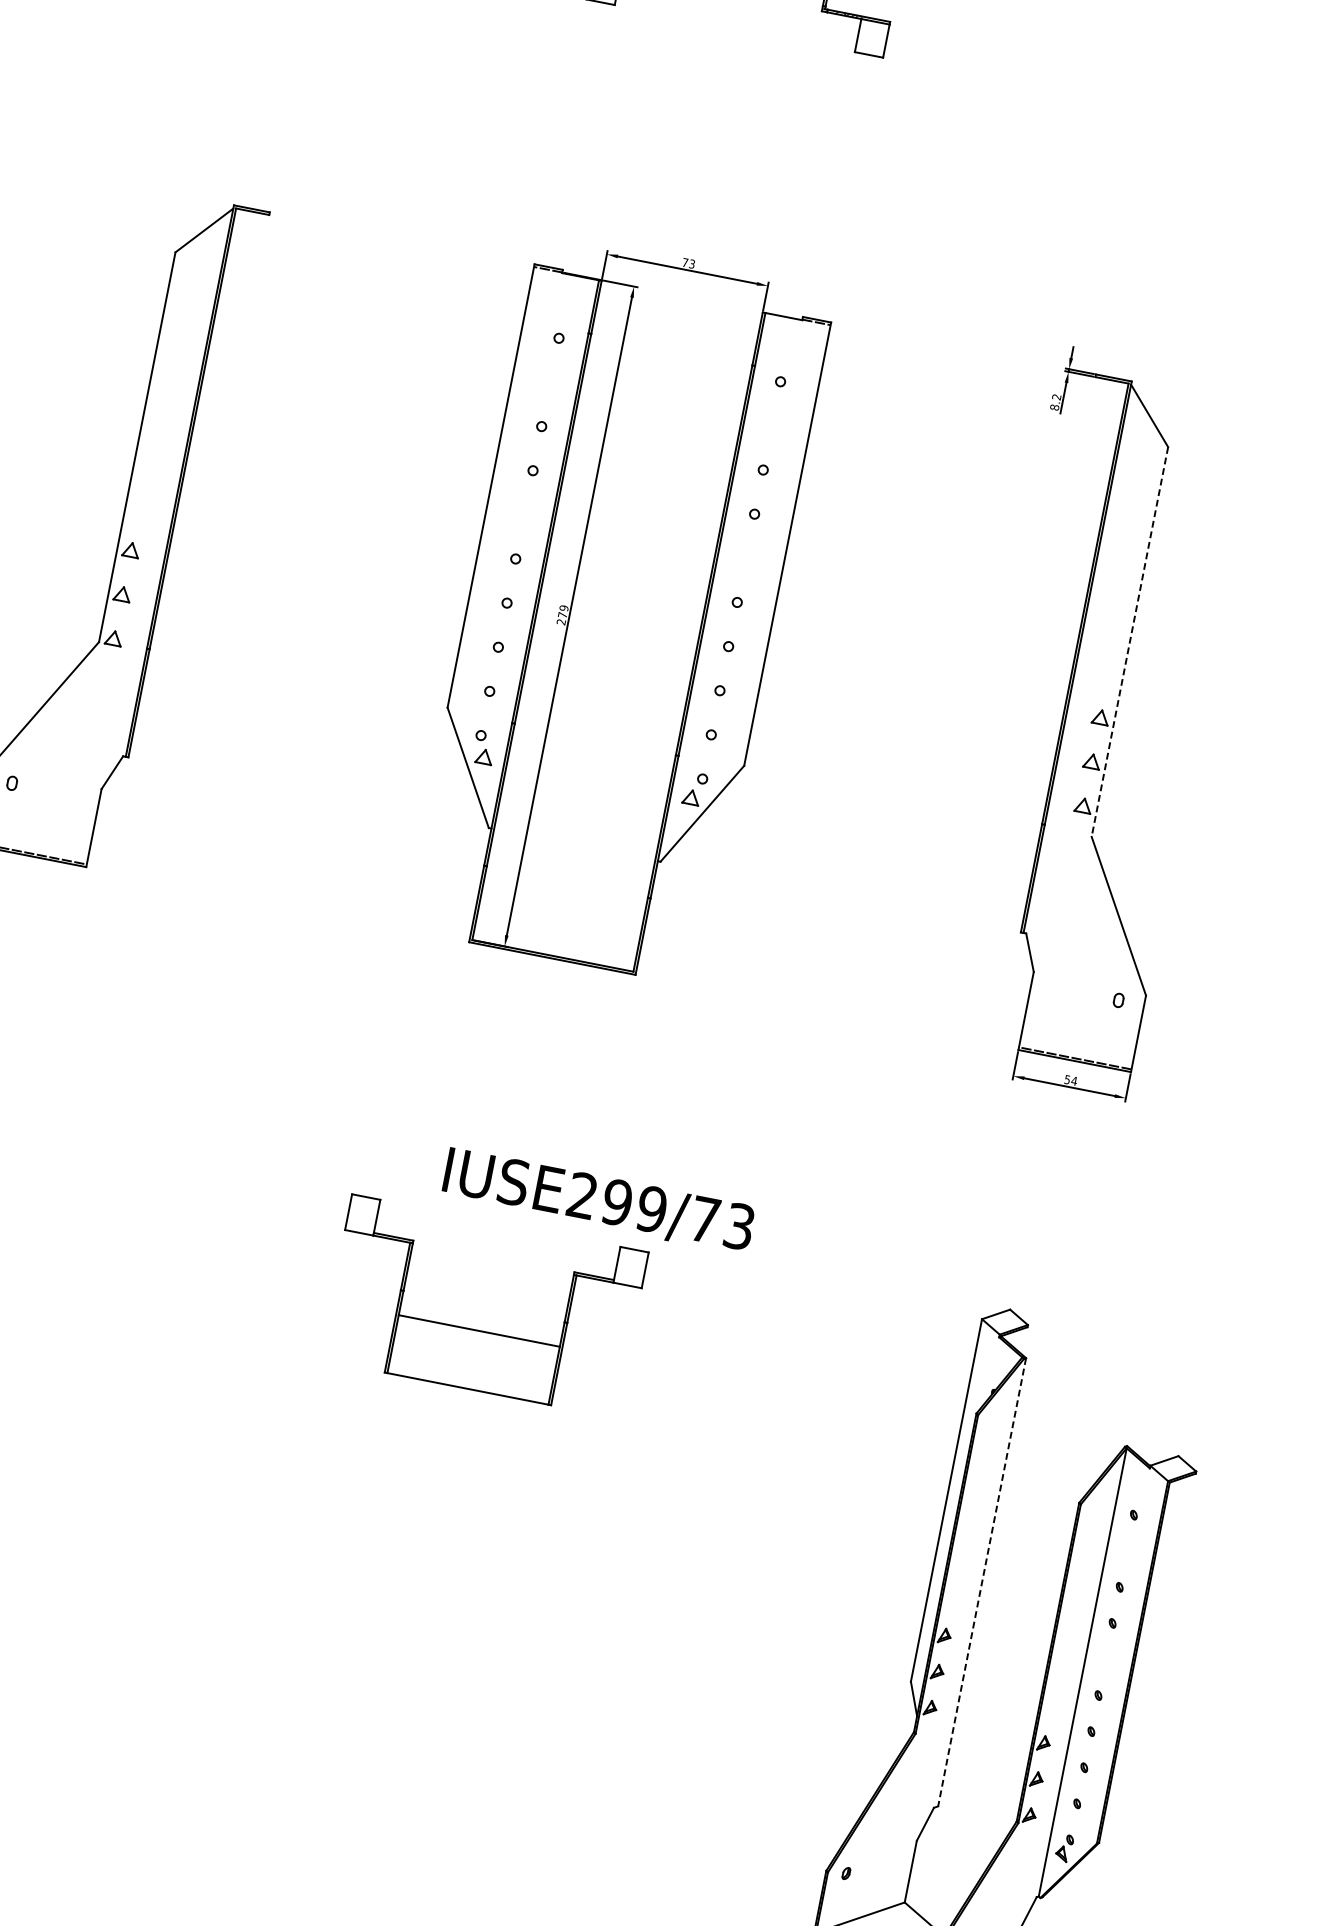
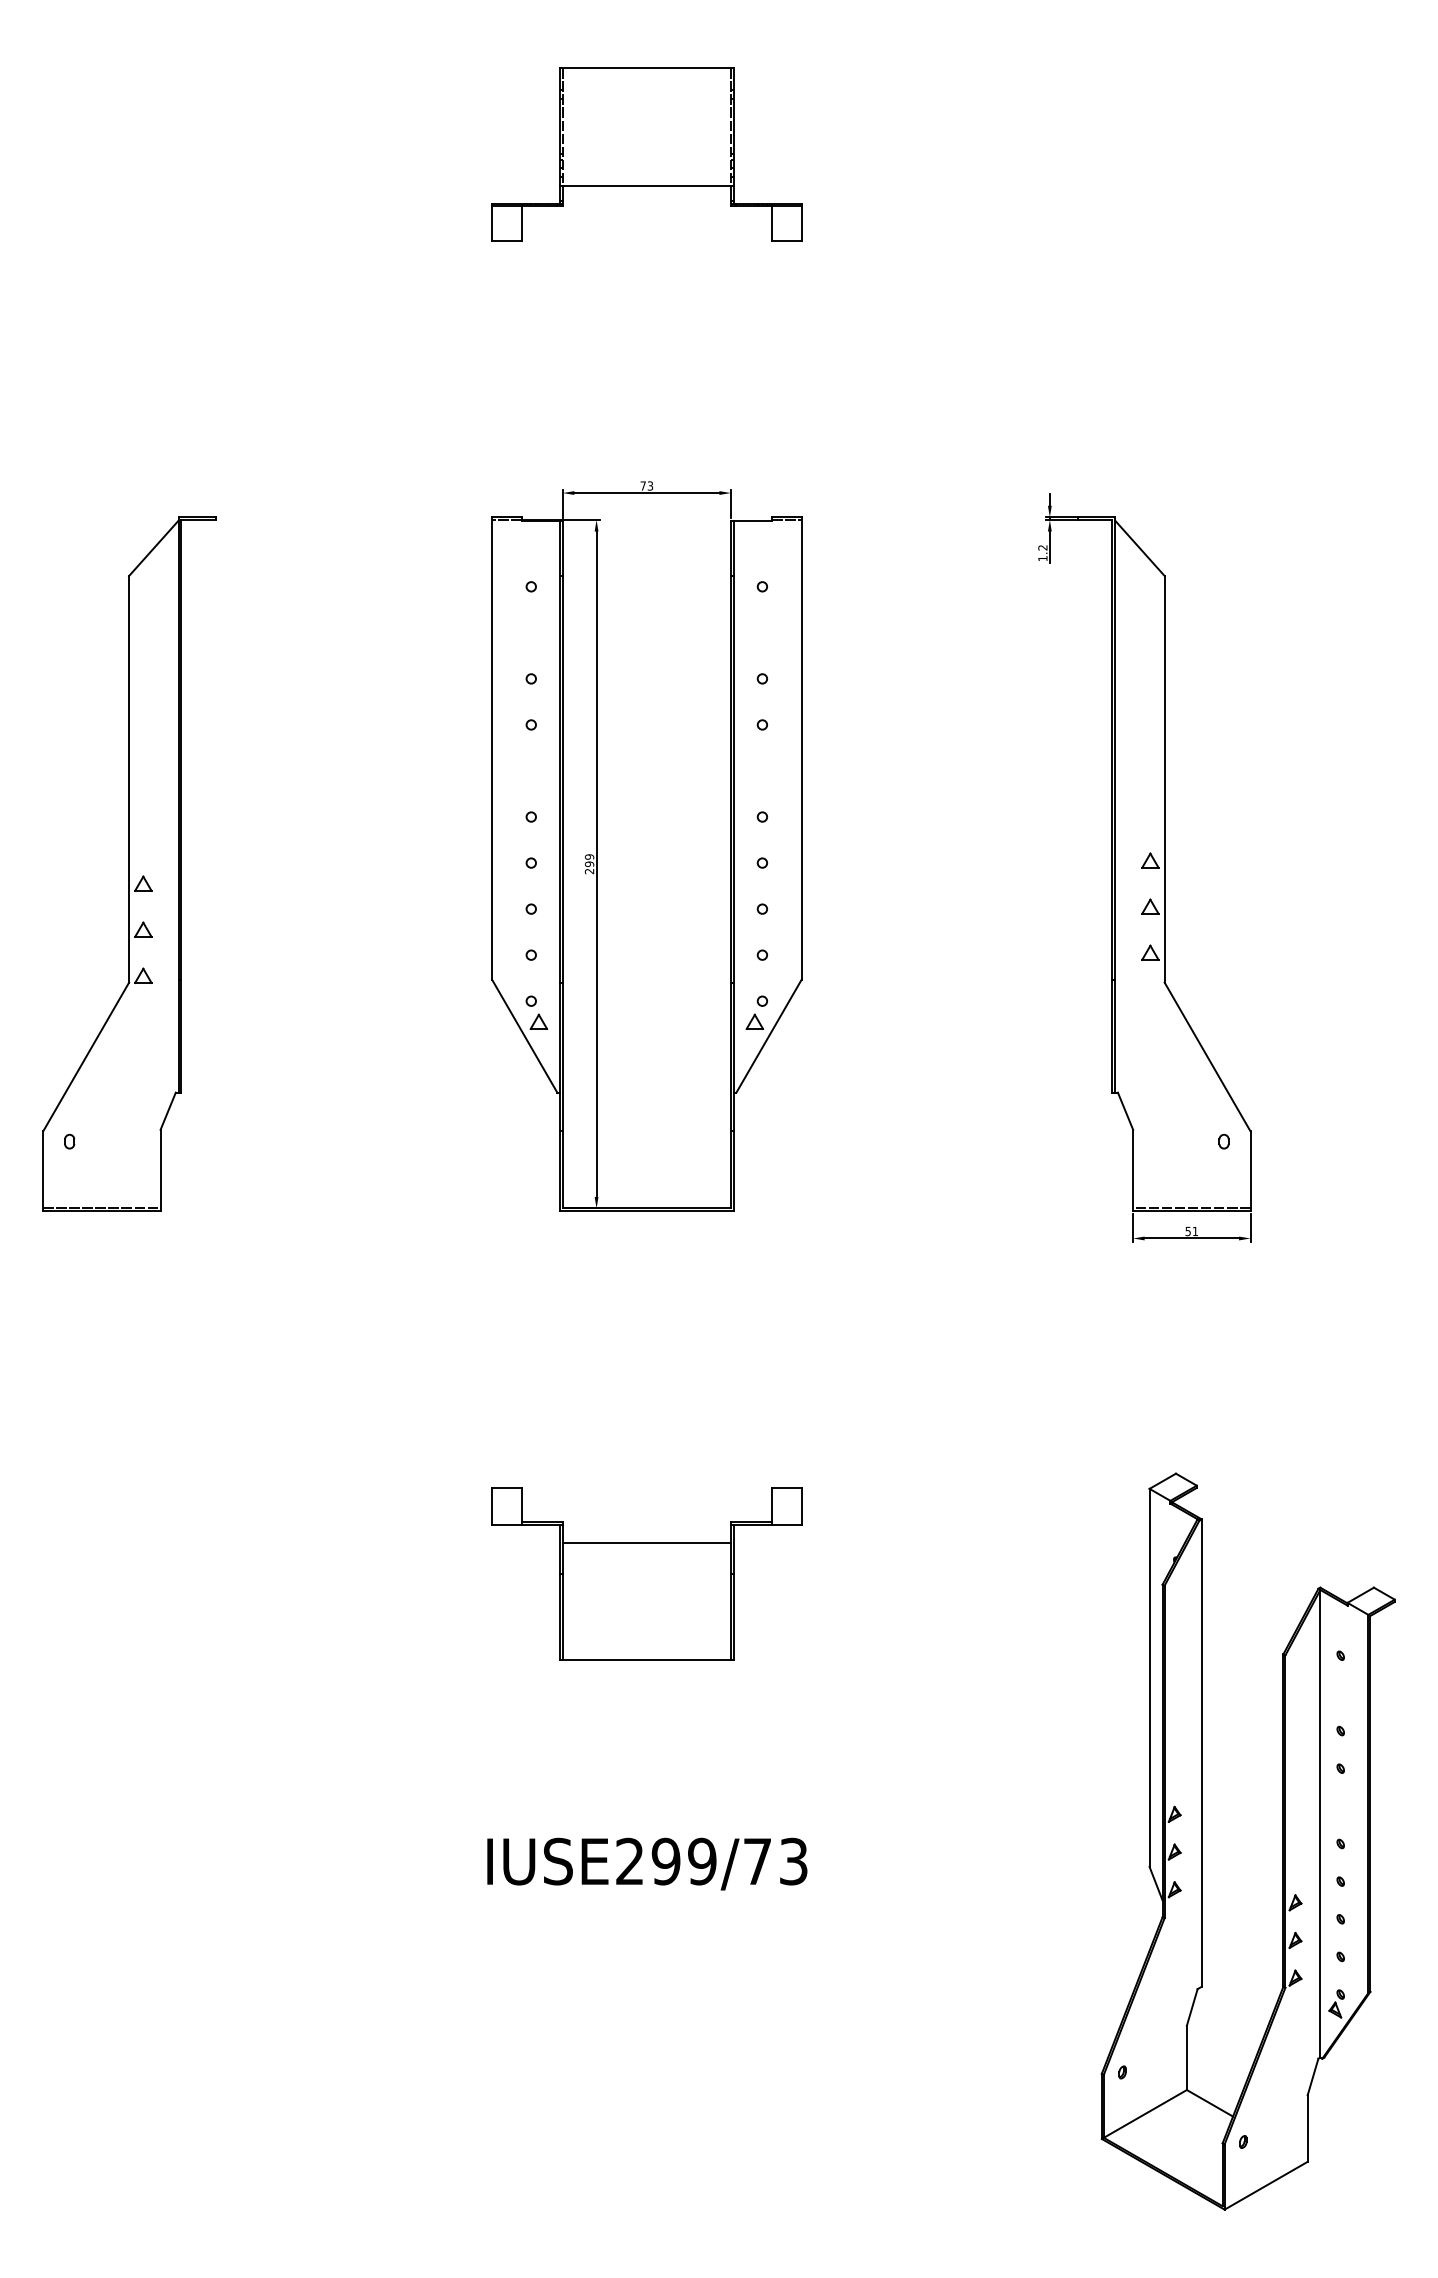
text: (1054, 407) -> (1042, 558), 8.2 -> 1.2
text: (562, 614) -> (589, 863), 279 -> 299
line: (1129, 642) -> (1164, 779), dashed -> solid
text: (1074, 1080) -> (1195, 1230), 54 -> 51
text: (599, 1200) -> (647, 1863), moved
line: (479, 1330) -> (646, 1542), moved
line: (982, 1582) -> (1201, 1753), dashed -> solid

